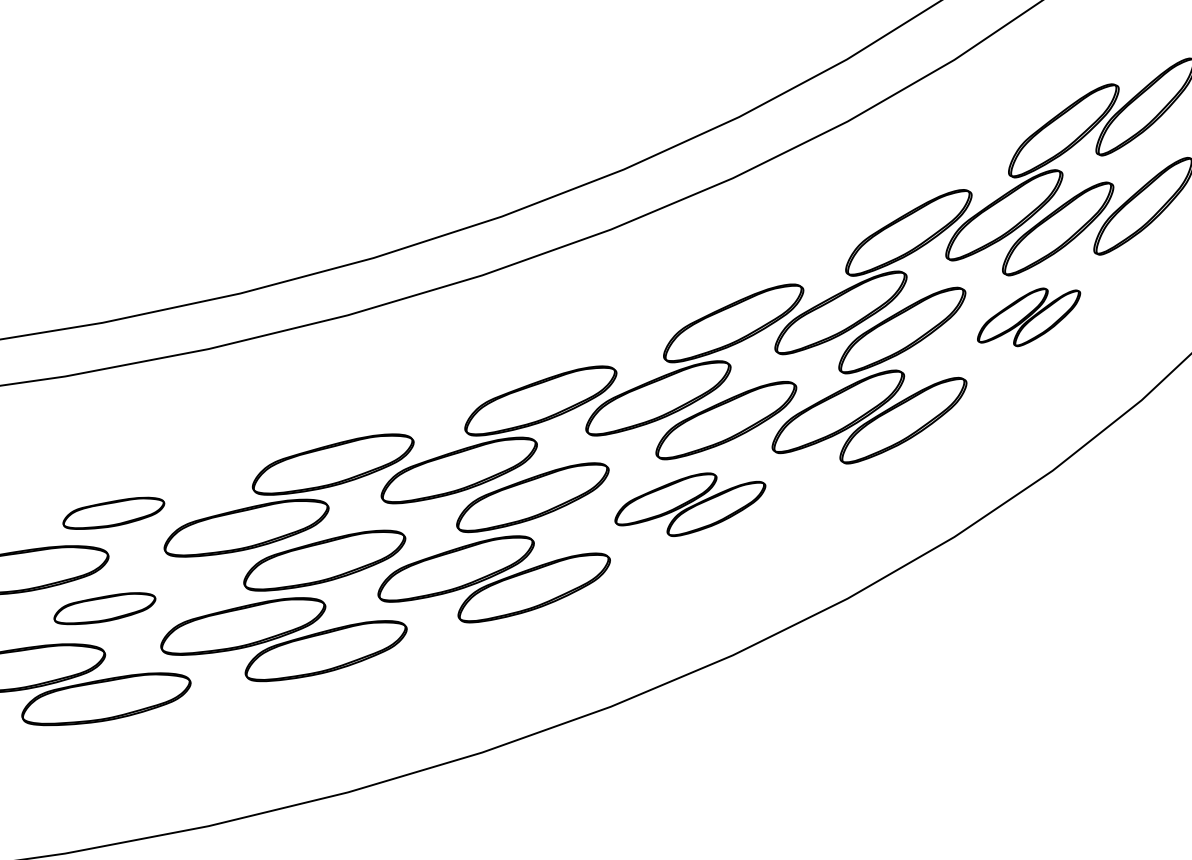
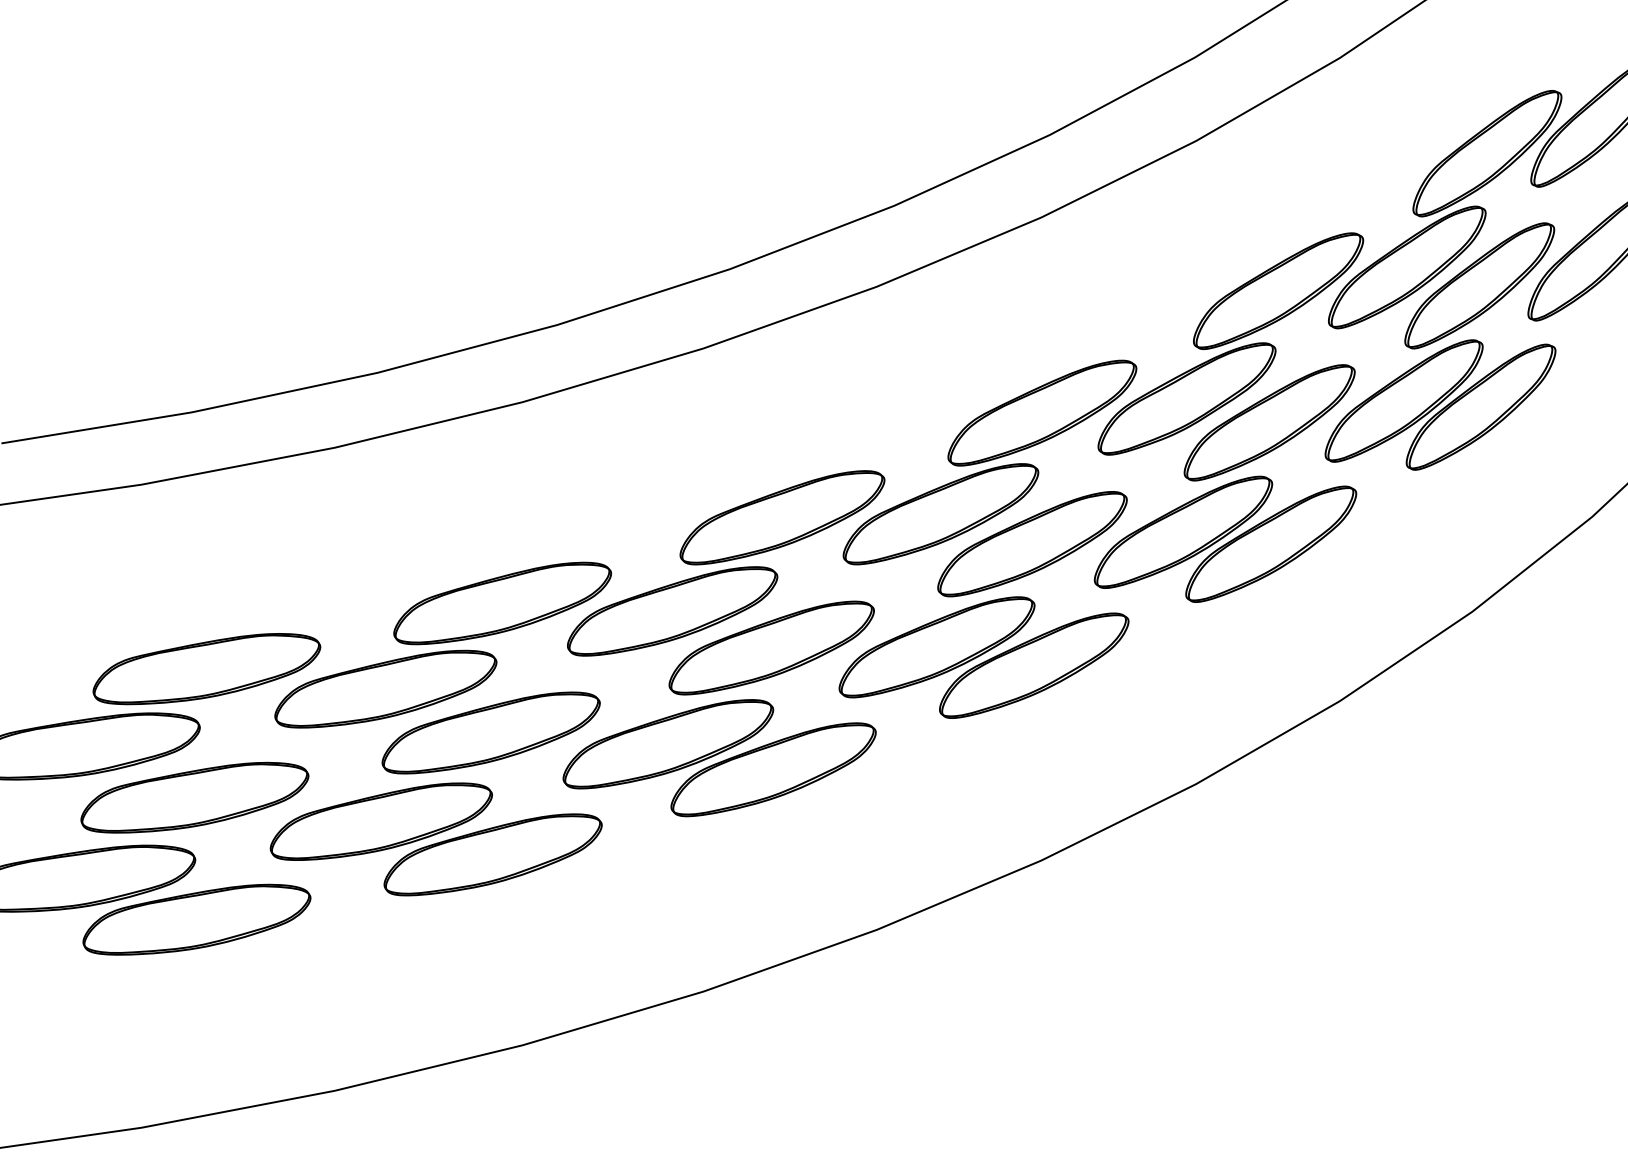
part: (1029, 316) -> (1440, 404), size x1.67
part: (689, 504) -> (983, 657), size x1.43
part: (113, 513) -> (206, 669), size x1.67
part: (104, 608) -> (194, 797), size x1.67

